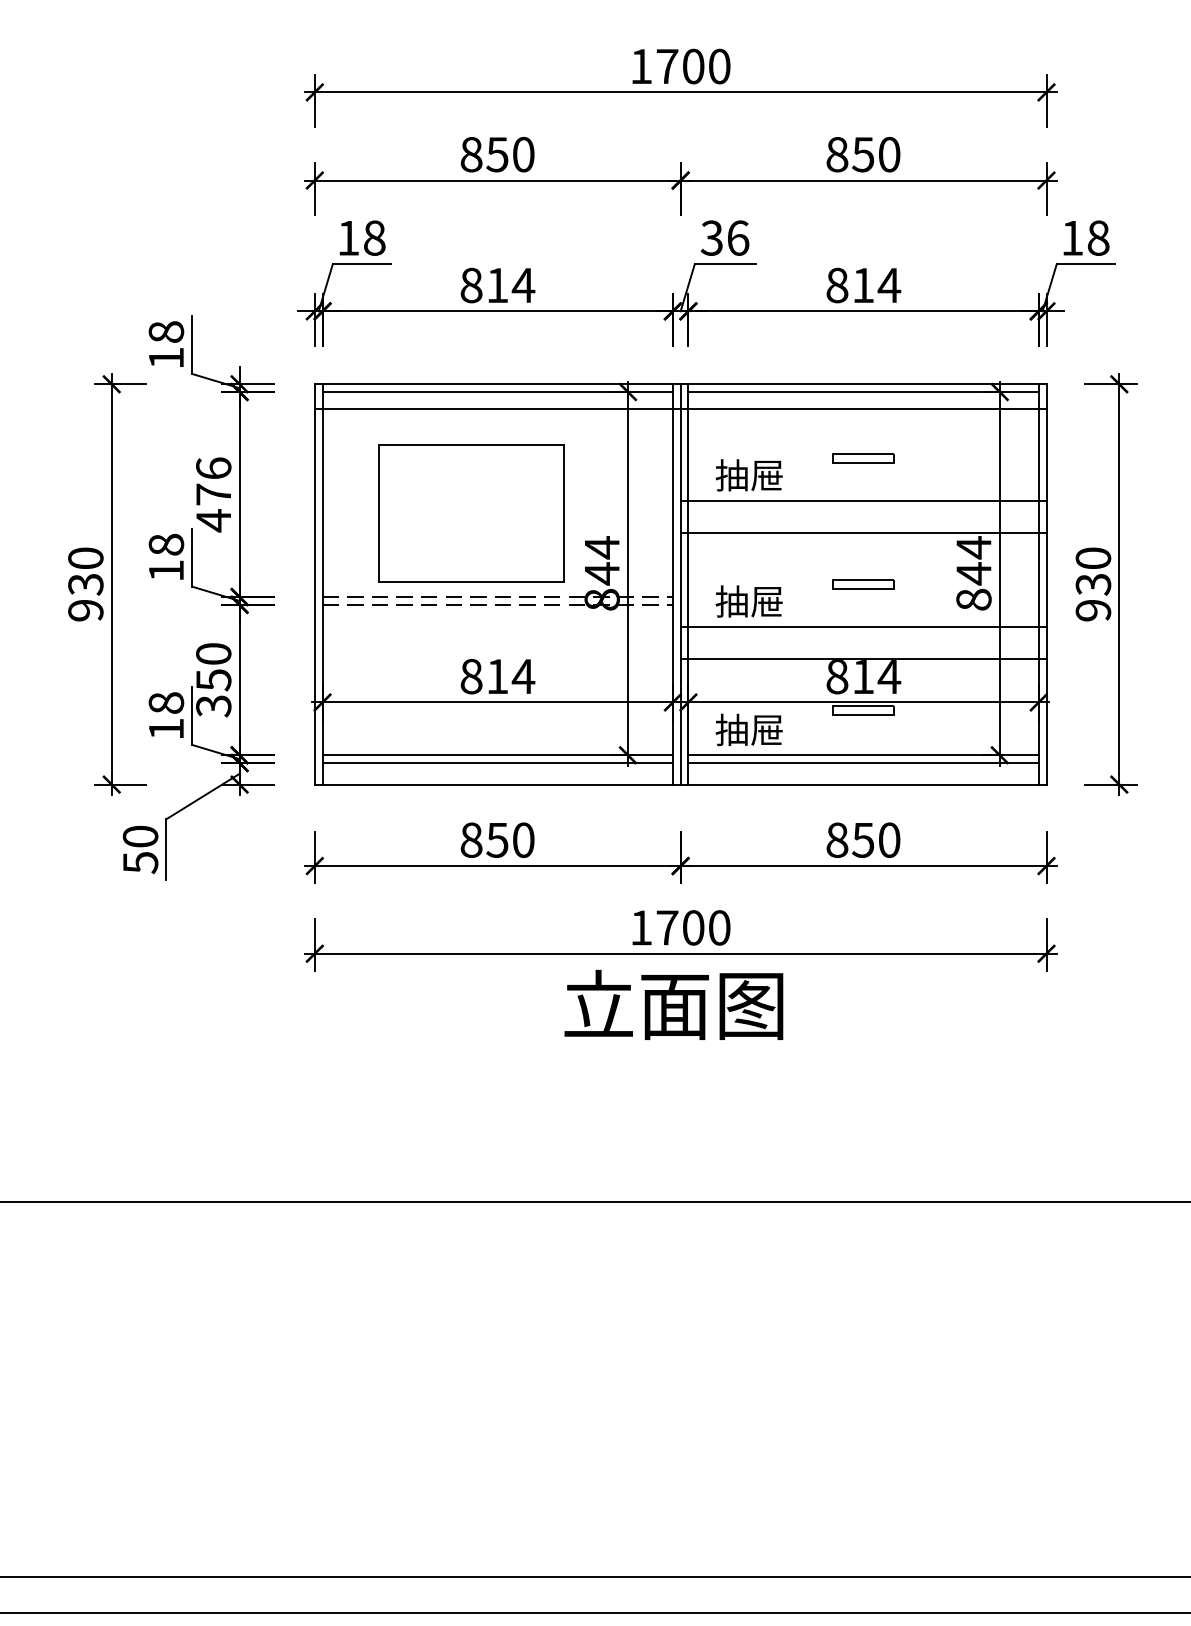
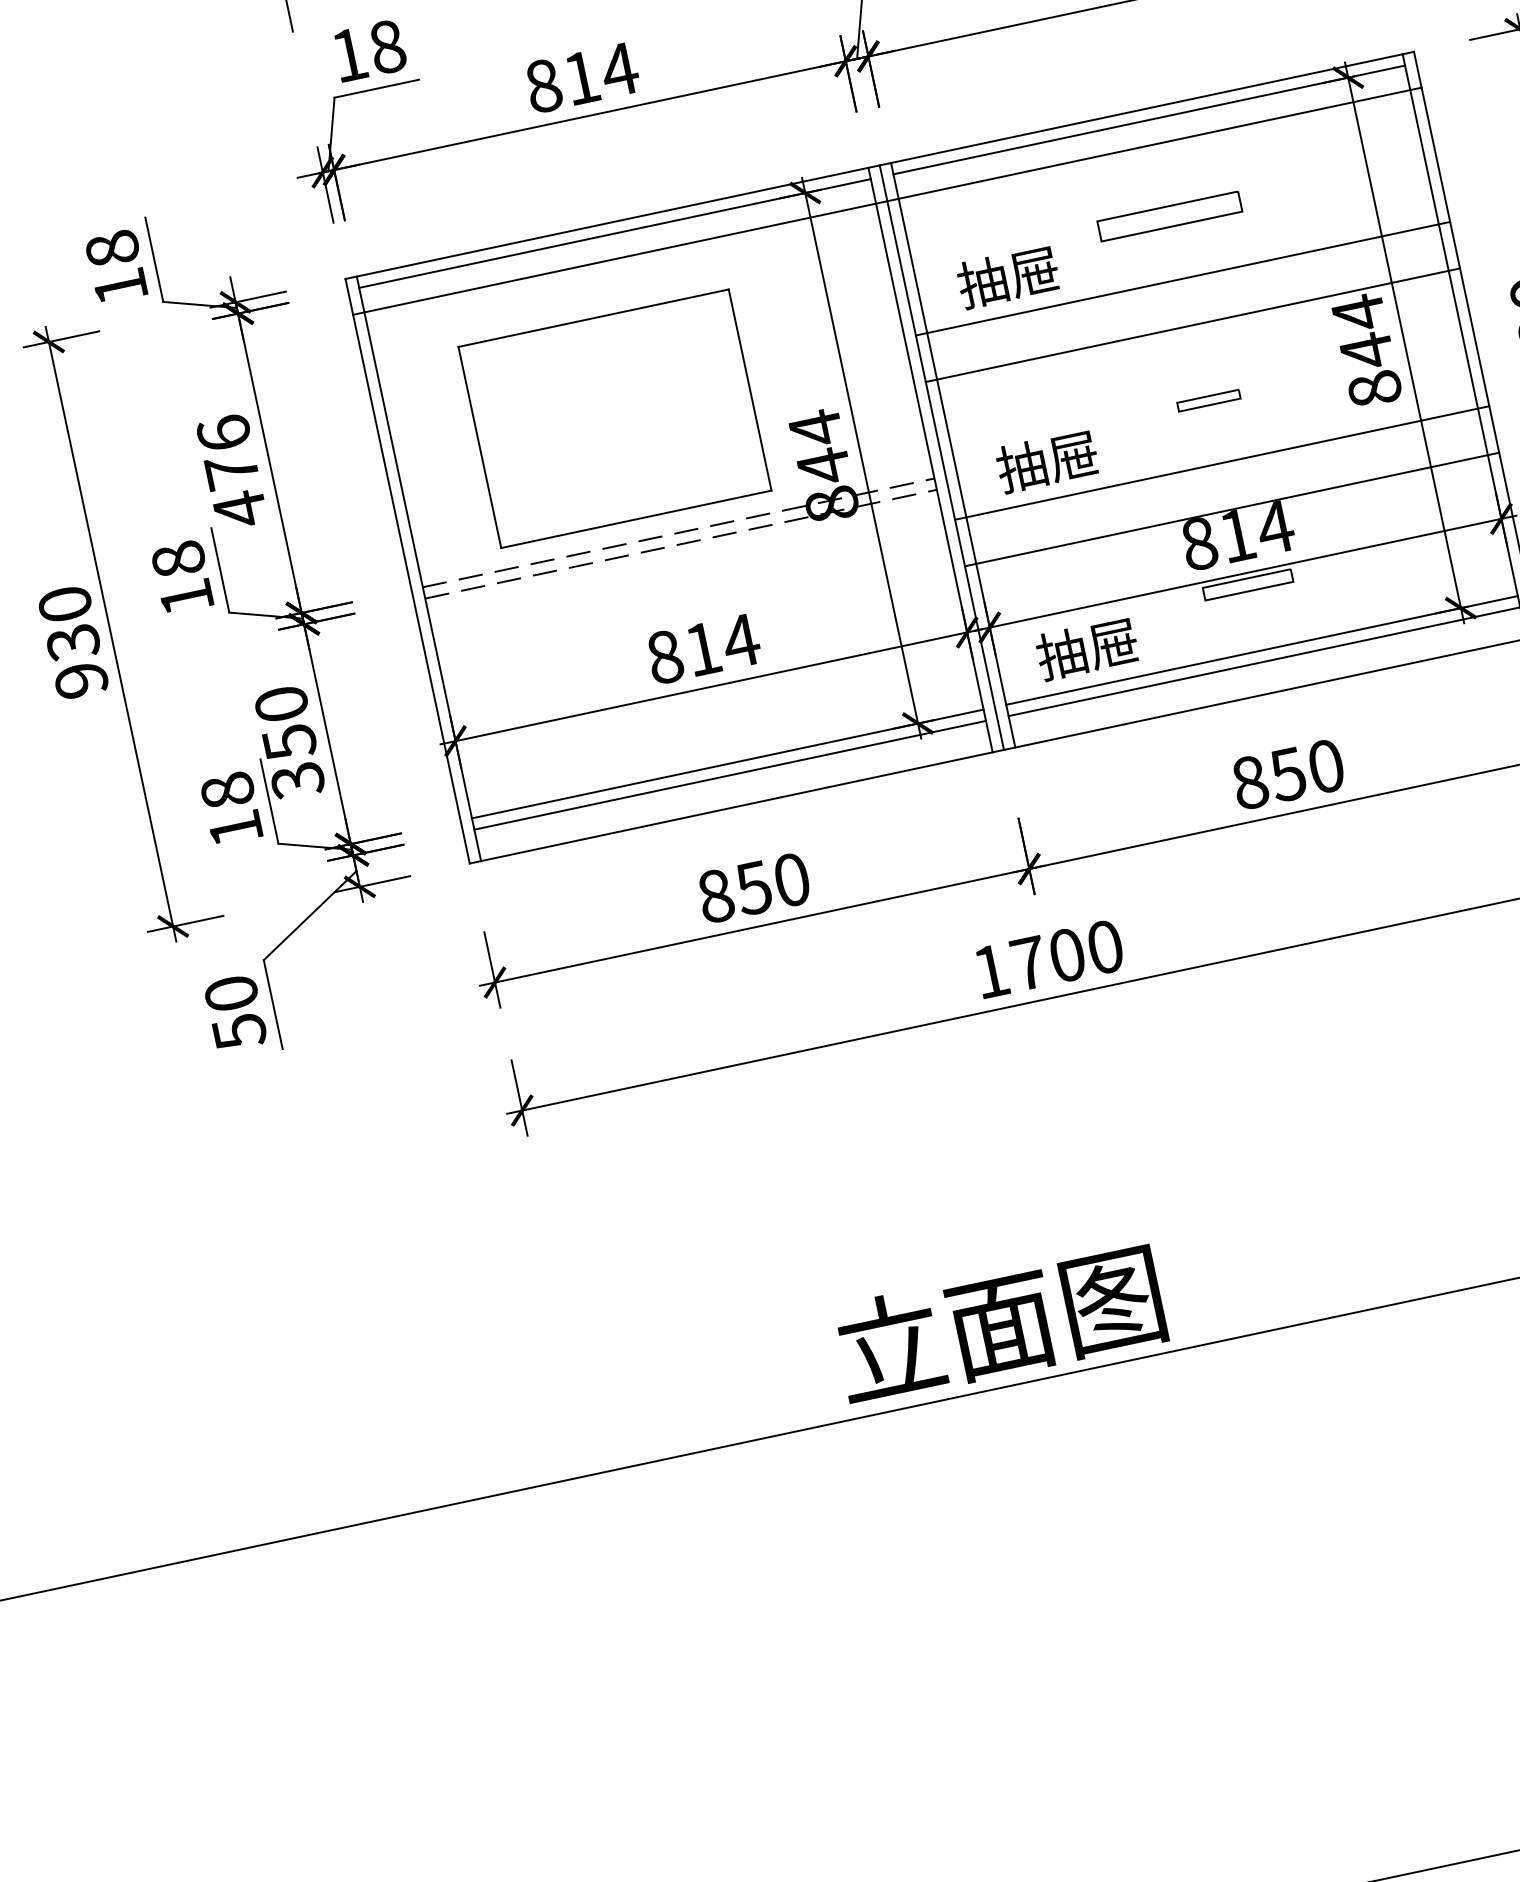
part: (863, 458) -> (1169, 217), size x1.6
part: (863, 584) -> (1208, 401), size x0.7
text: (673, 1004) -> (998, 1323), moved

